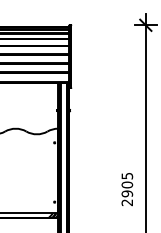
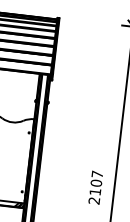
text: (127, 185) -> (96, 183), 2905 -> 2107

